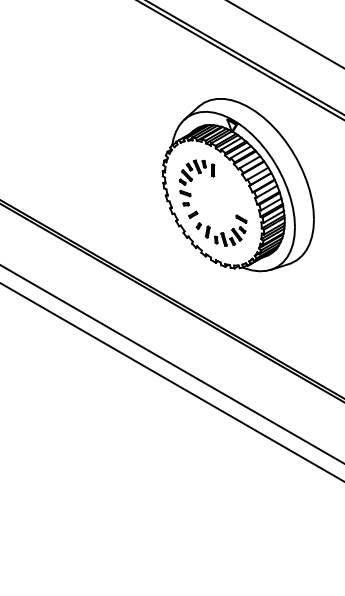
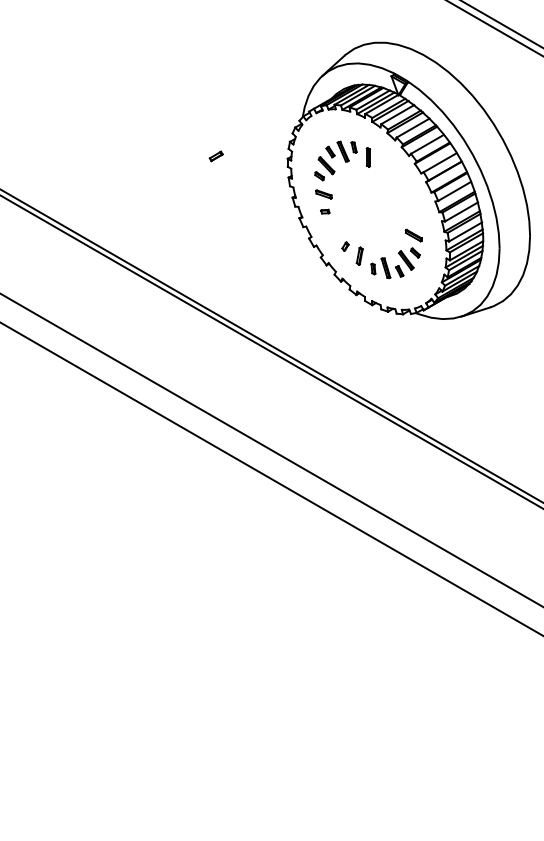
part: (193, 214) -> (216, 155), moved

